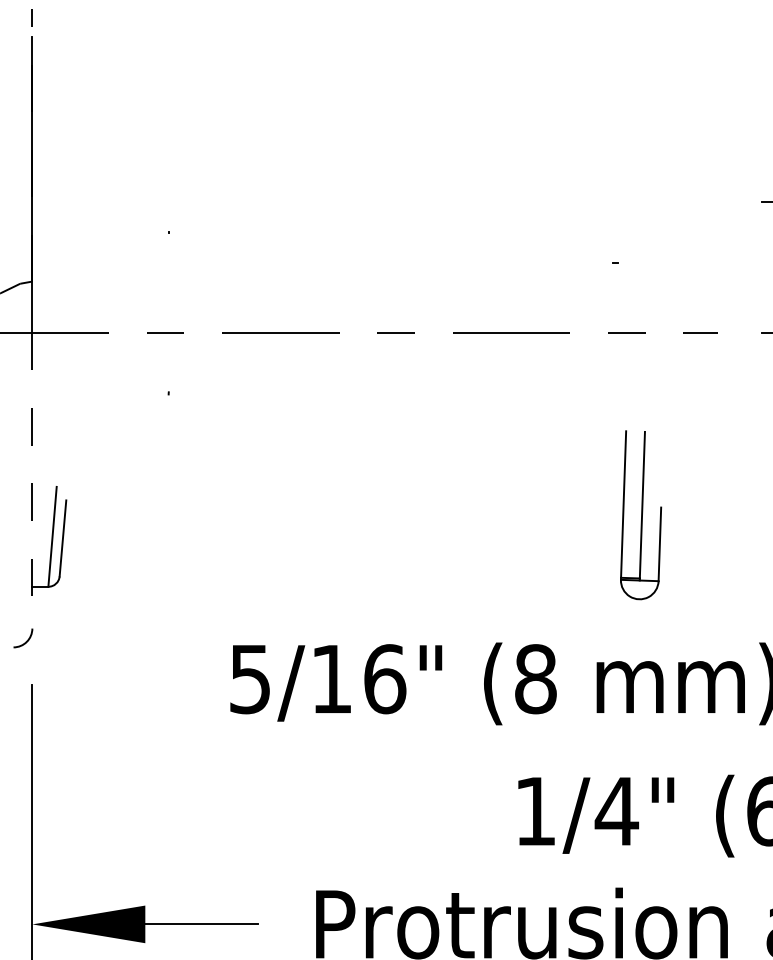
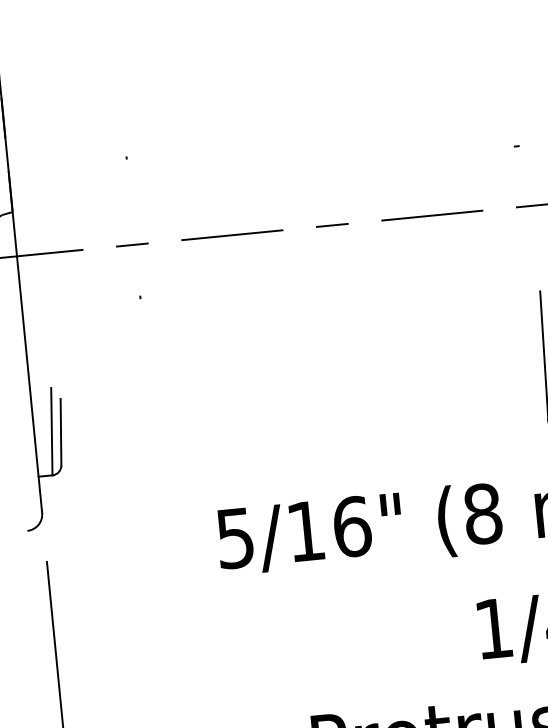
line: (32, 480) -> (29, 384), dashed -> solid

